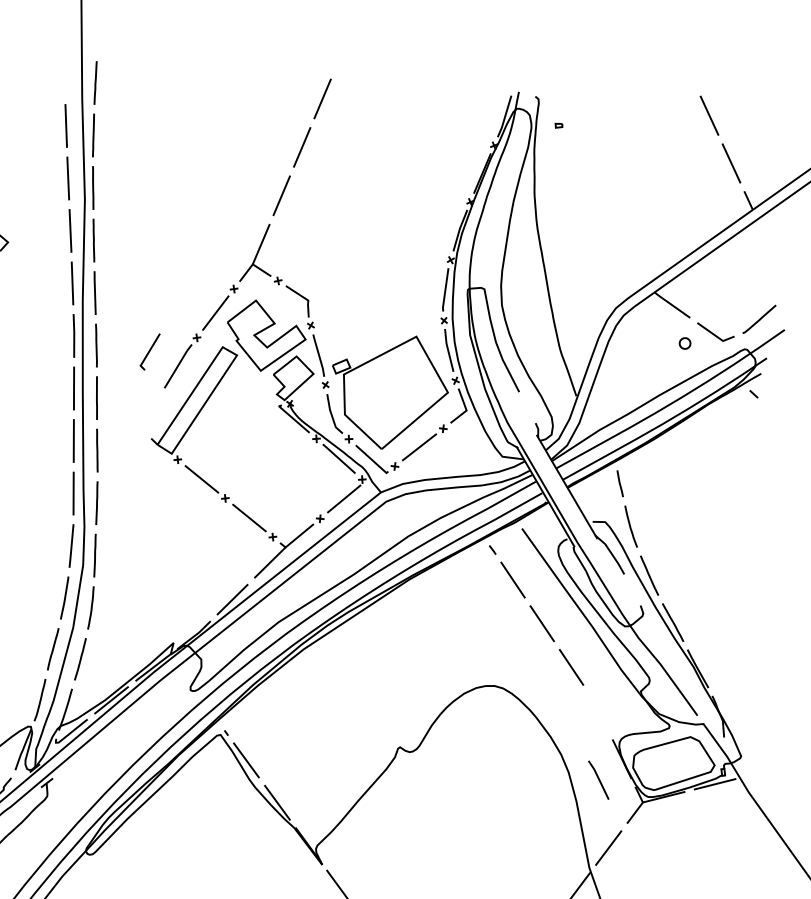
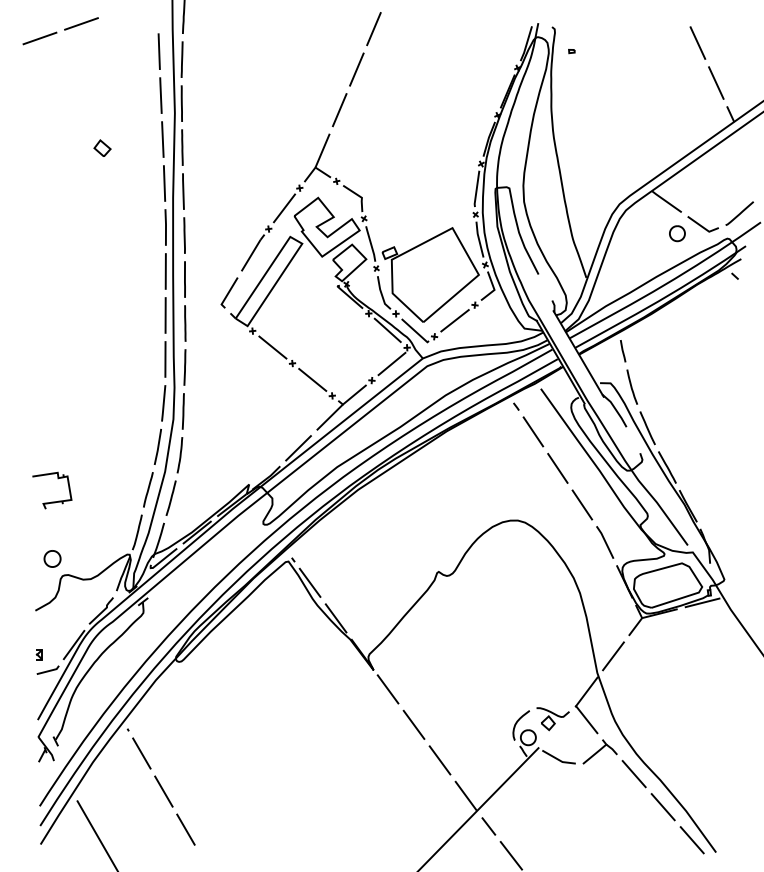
part: (685, 343) -> (677, 233), size x1.67
line: (150, 351) -> (229, 292), moved
line: (599, 780) -> (605, 542), moved

